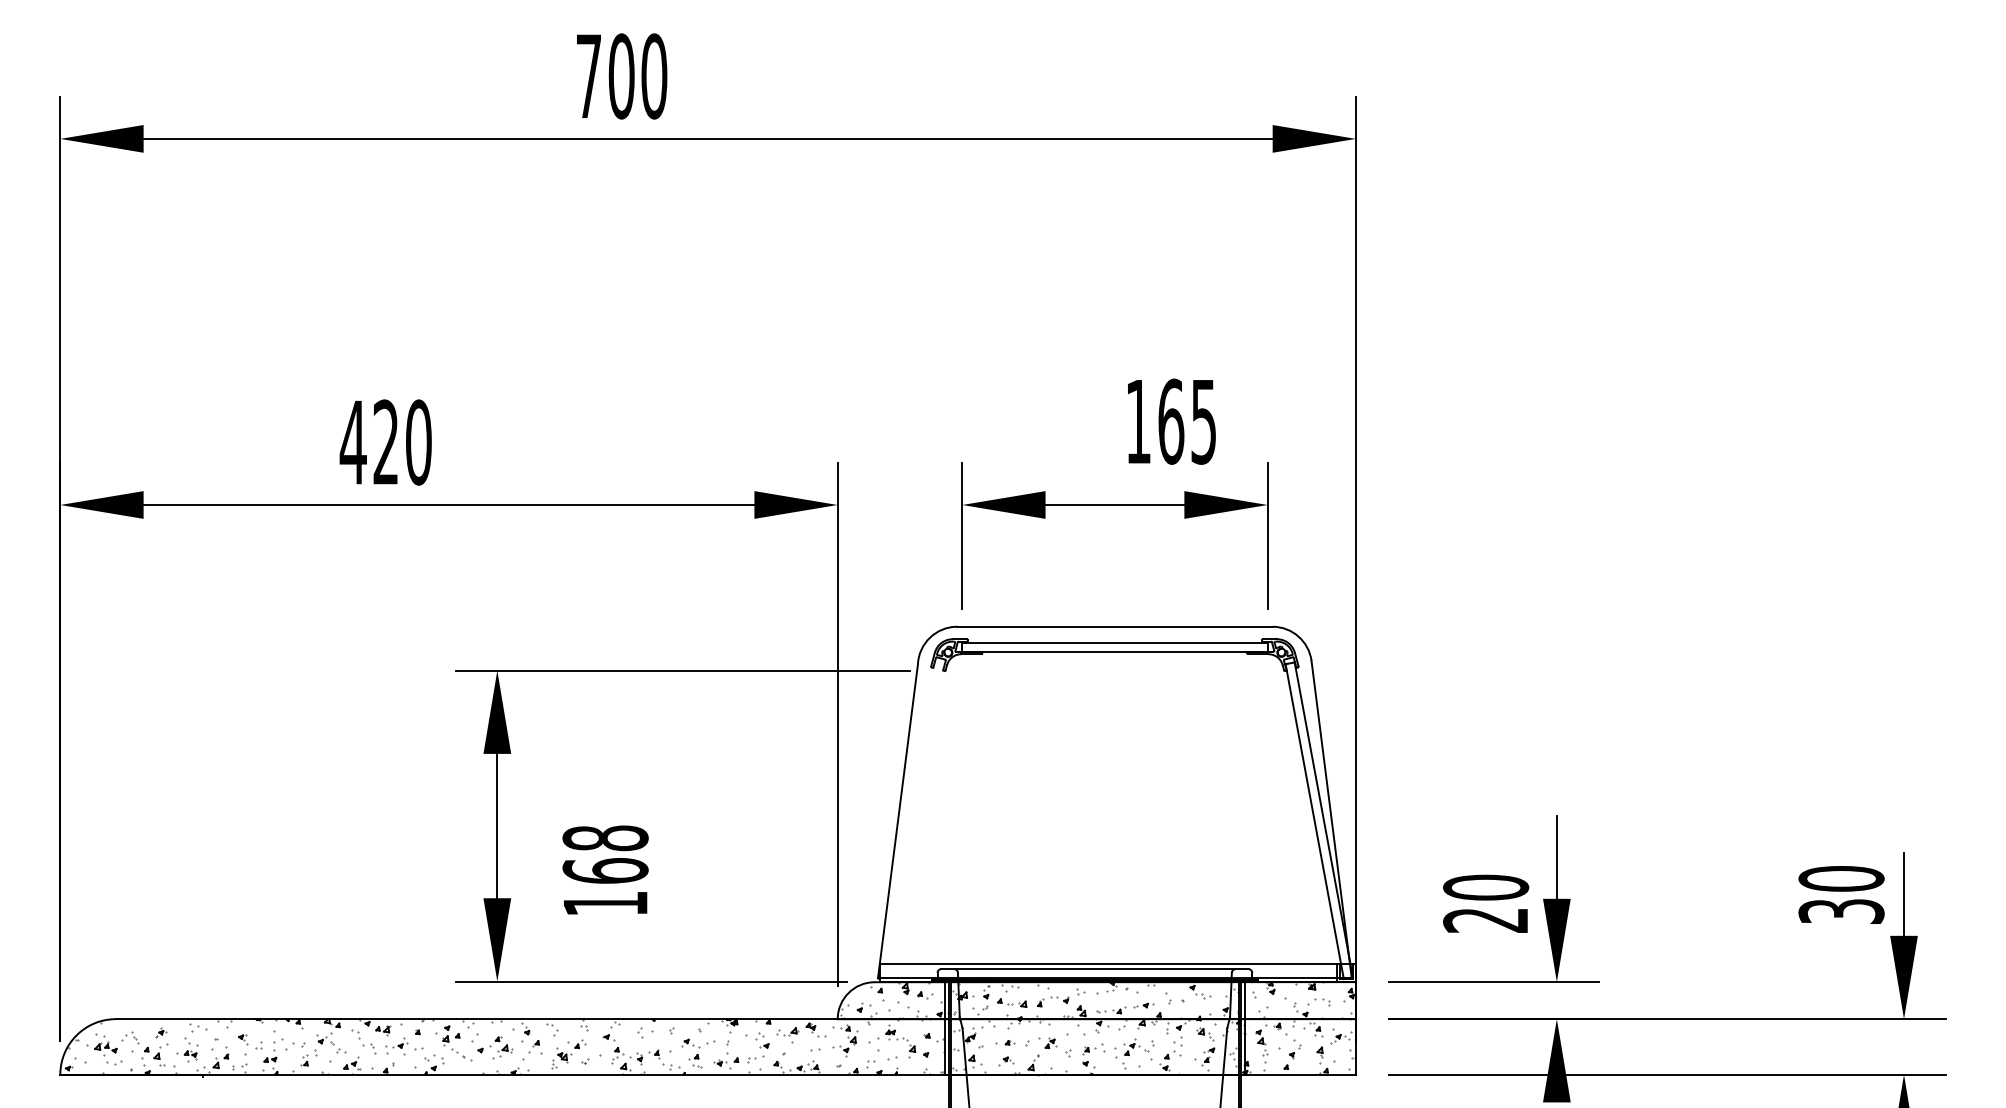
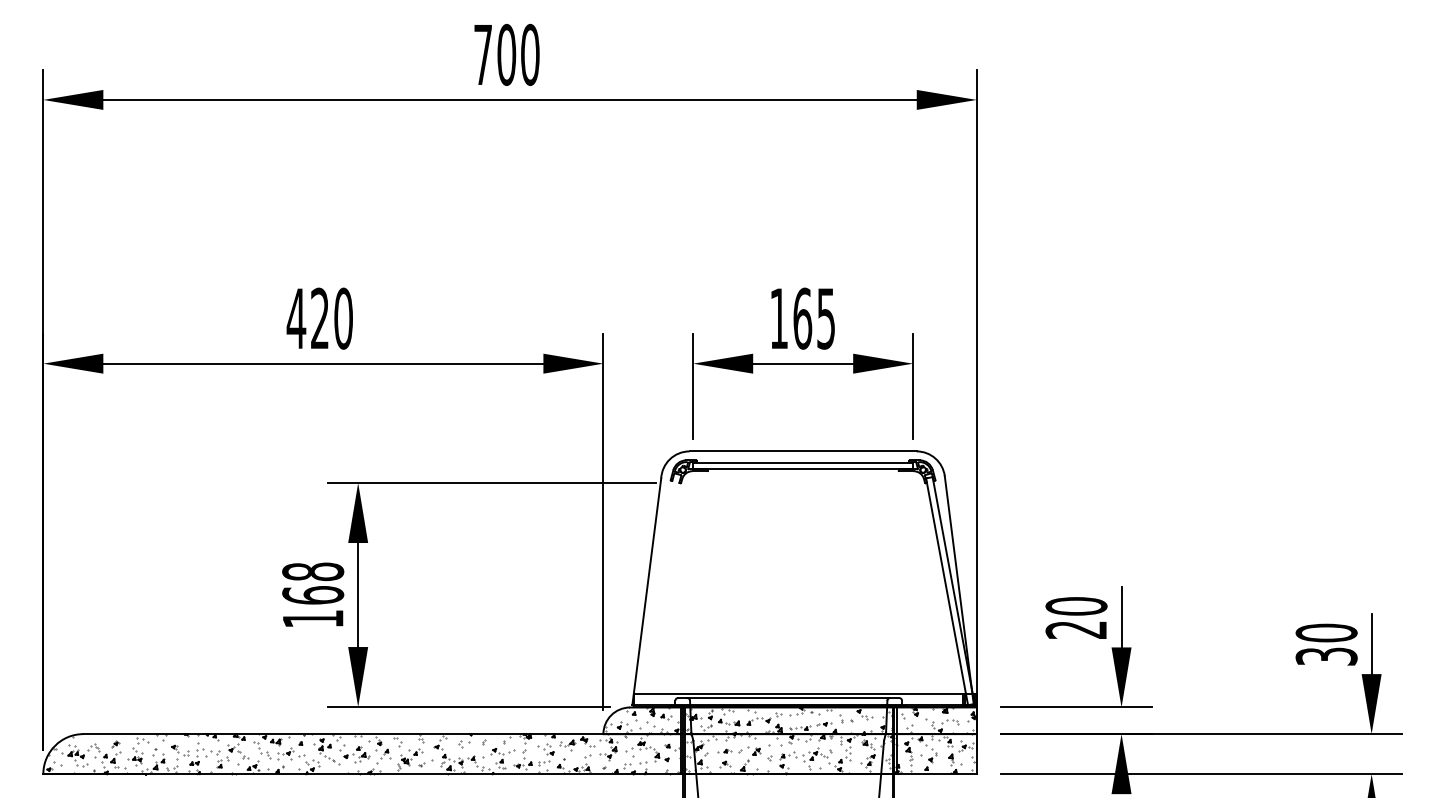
text: (621, 75) -> (506, 54), moved
text: (1170, 421) -> (802, 318), moved
text: (385, 442) -> (319, 318), moved
text: (606, 869) -> (313, 594), moved
text: (1486, 903) -> (1076, 617), moved

